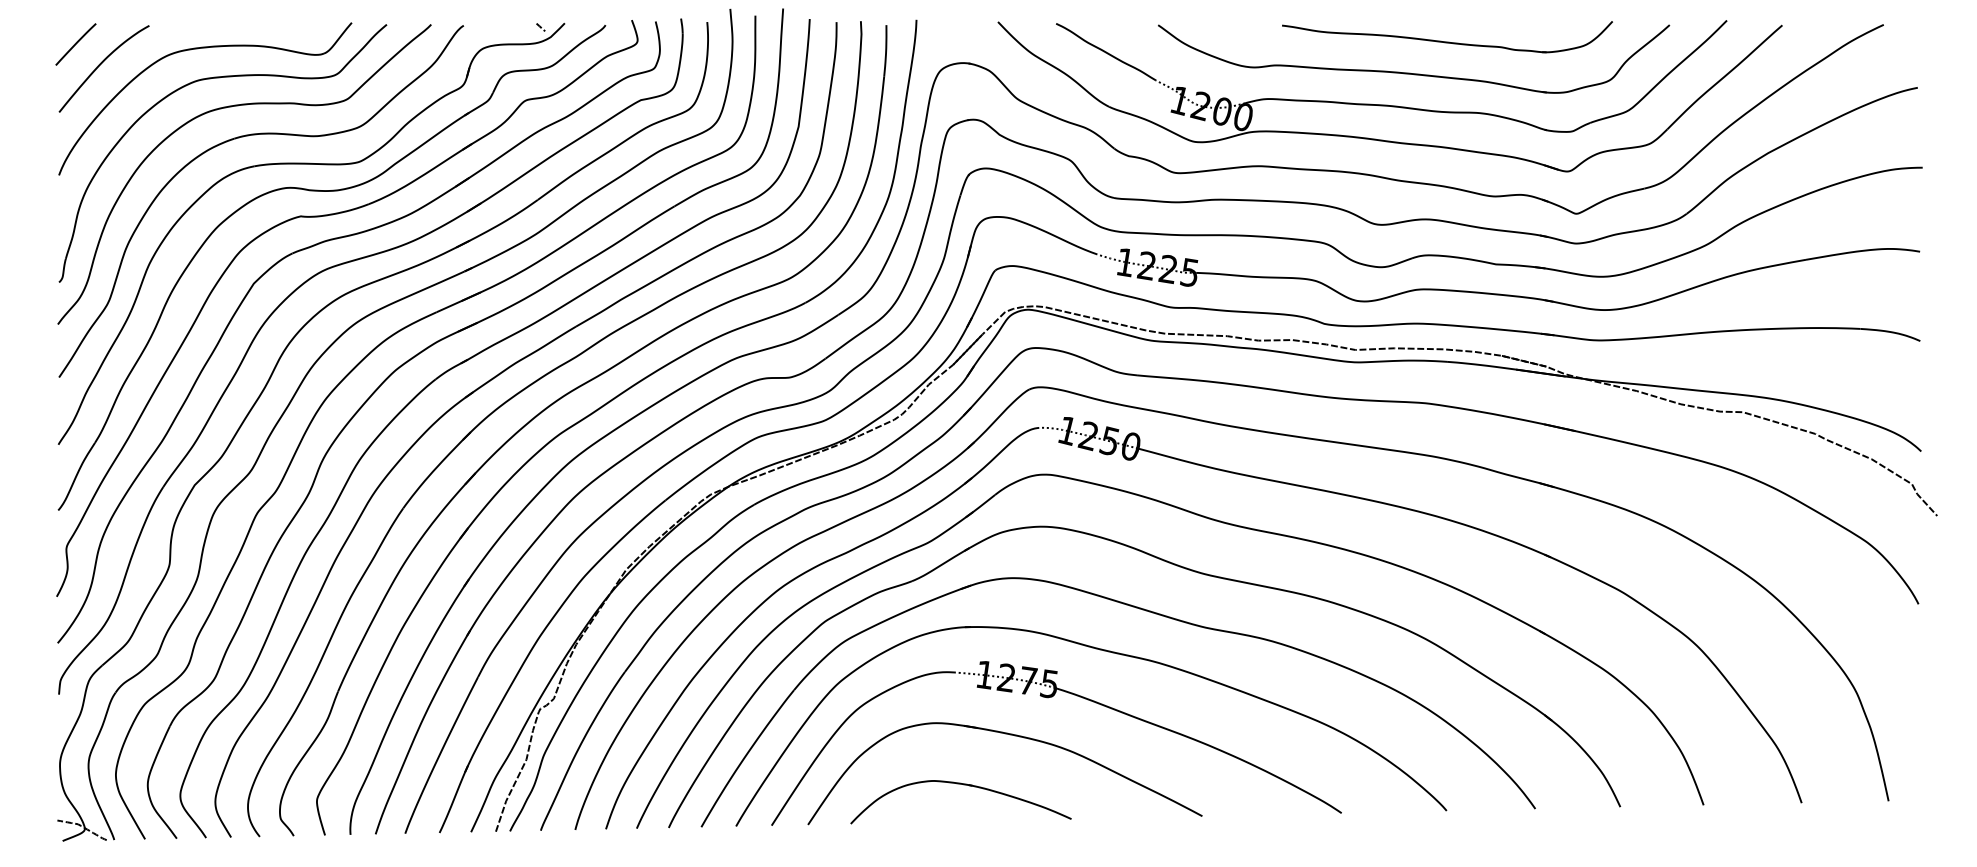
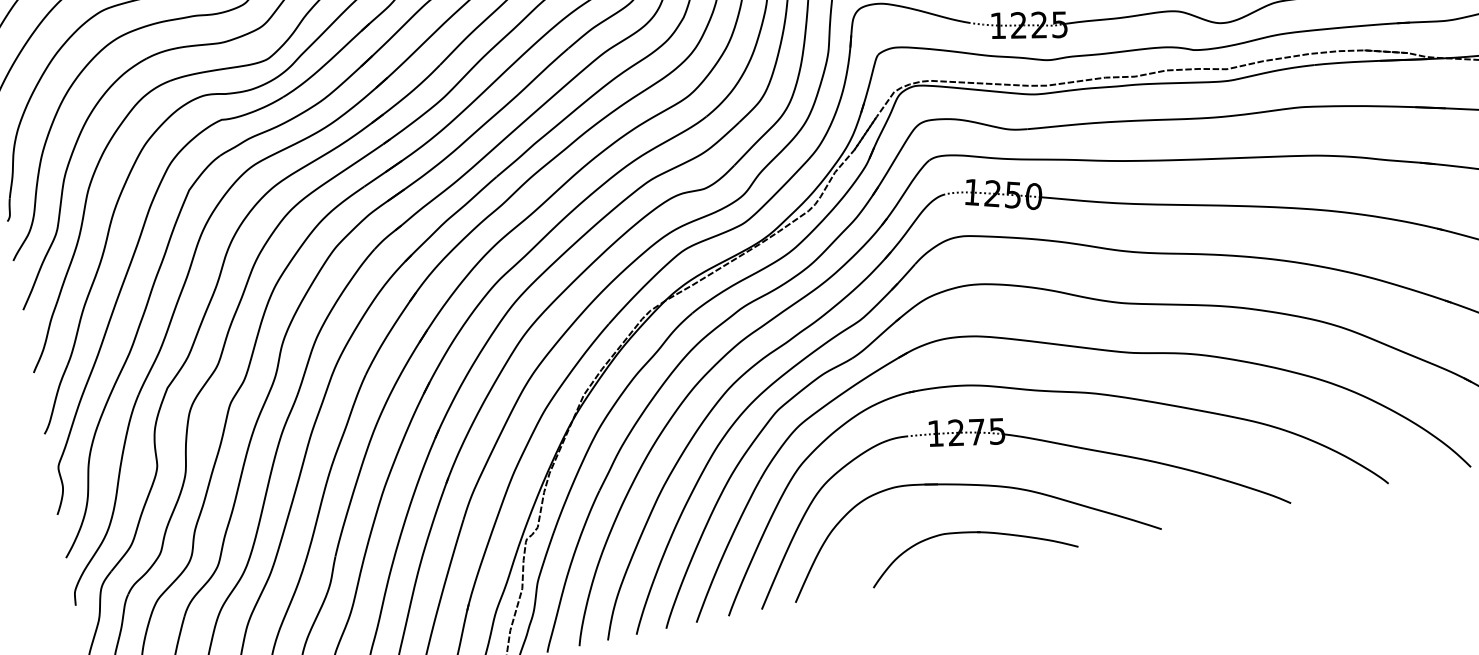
part: (963, 785) -> (972, 533), moved

